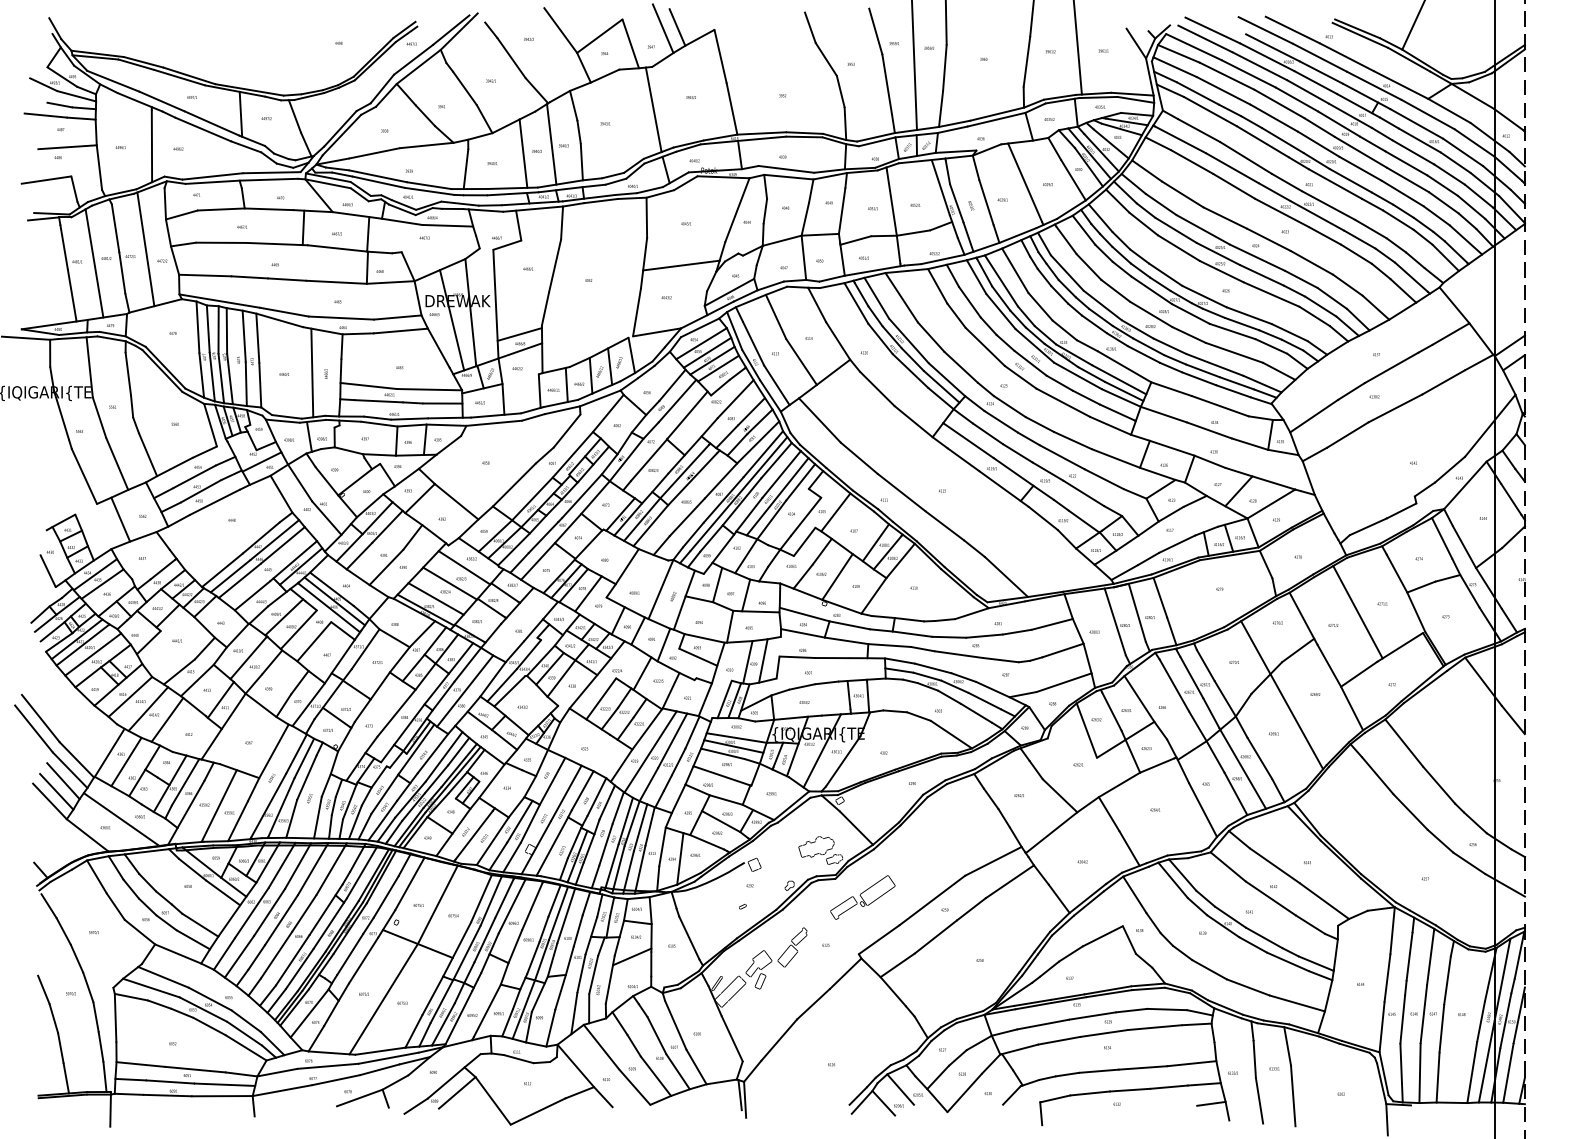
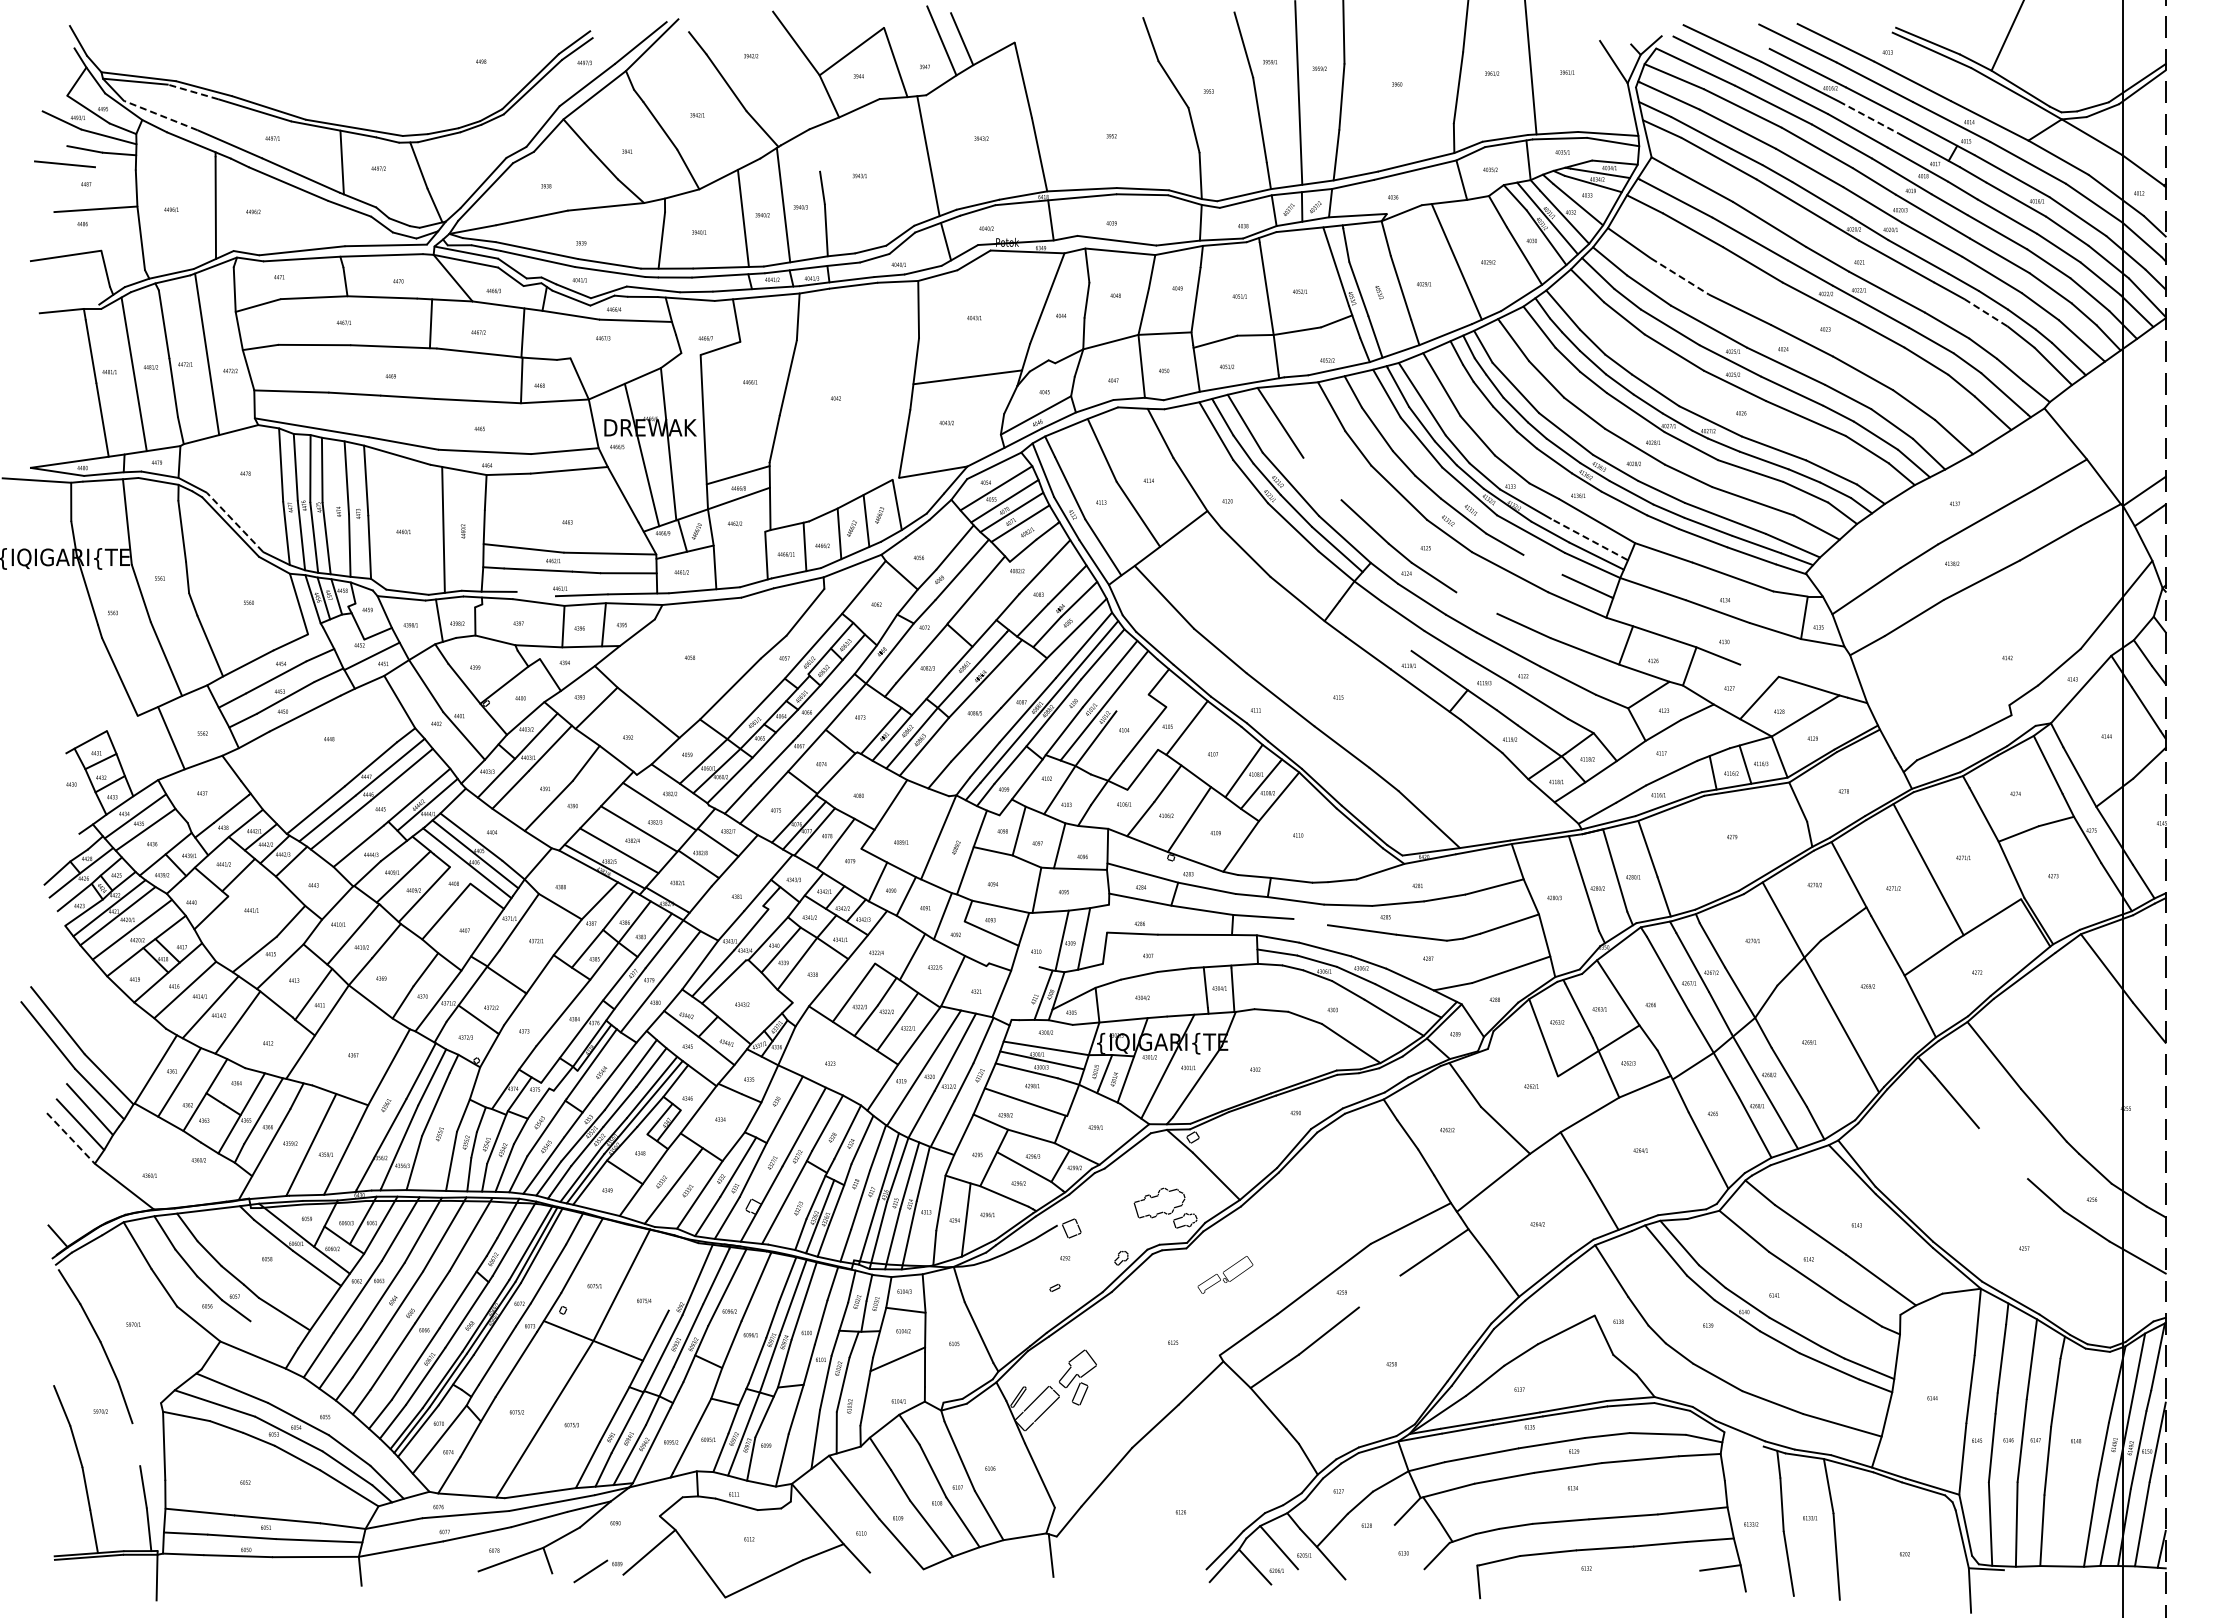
line: (136, 65) -> (193, 92), solid -> dashed
line: (113, 81) -> (160, 115), solid -> dashed
line: (1316, 82) -> (1869, 117), solid -> dashed
line: (573, 105) -> (814, 149), removed
line: (81, 118) -> (115, 168), removed
line: (1183, 194) -> (1680, 276), solid -> dashed
line: (51, 213) -> (73, 303), removed
line: (1398, 219) -> (1985, 312), solid -> dashed
line: (930, 336) -> (1321, 478), removed
line: (165, 367) -> (234, 522), solid -> dashed
line: (1119, 379) -> (1589, 539), solid -> dashed
line: (1086, 397) -> (1542, 564), removed
line: (377, 417) -> (536, 593), removed
line: (1039, 424) -> (1476, 602), removed
line: (967, 440) -> (1374, 625), removed
line: (1238, 471) -> (1759, 670), removed
line: (800, 481) -> (1136, 684), removed
line: (47, 570) -> (67, 810), removed
line: (922, 649) -> (1310, 922), removed
line: (724, 699) -> (1029, 993), removed
line: (49, 801) -> (70, 1138), solid -> dashed
line: (1410, 812) -> (2003, 1153), removed
line: (121, 819) -> (172, 1163), removed
part: (862, 897) -> (1225, 1274), size x0.6
line: (481, 898) -> (683, 1276), removed
line: (971, 909) -> (1379, 1291), removed
line: (193, 939) -> (274, 1334), removed
part: (792, 947) -> (1125, 1345), removed
line: (1227, 1013) -> (1743, 1439), removed
line: (96, 1016) -> (136, 1444), removed
line: (446, 1083) -> (633, 1538), removed
line: (964, 1092) -> (1369, 1552), removed
line: (744, 1100) -> (1057, 1562), removed

